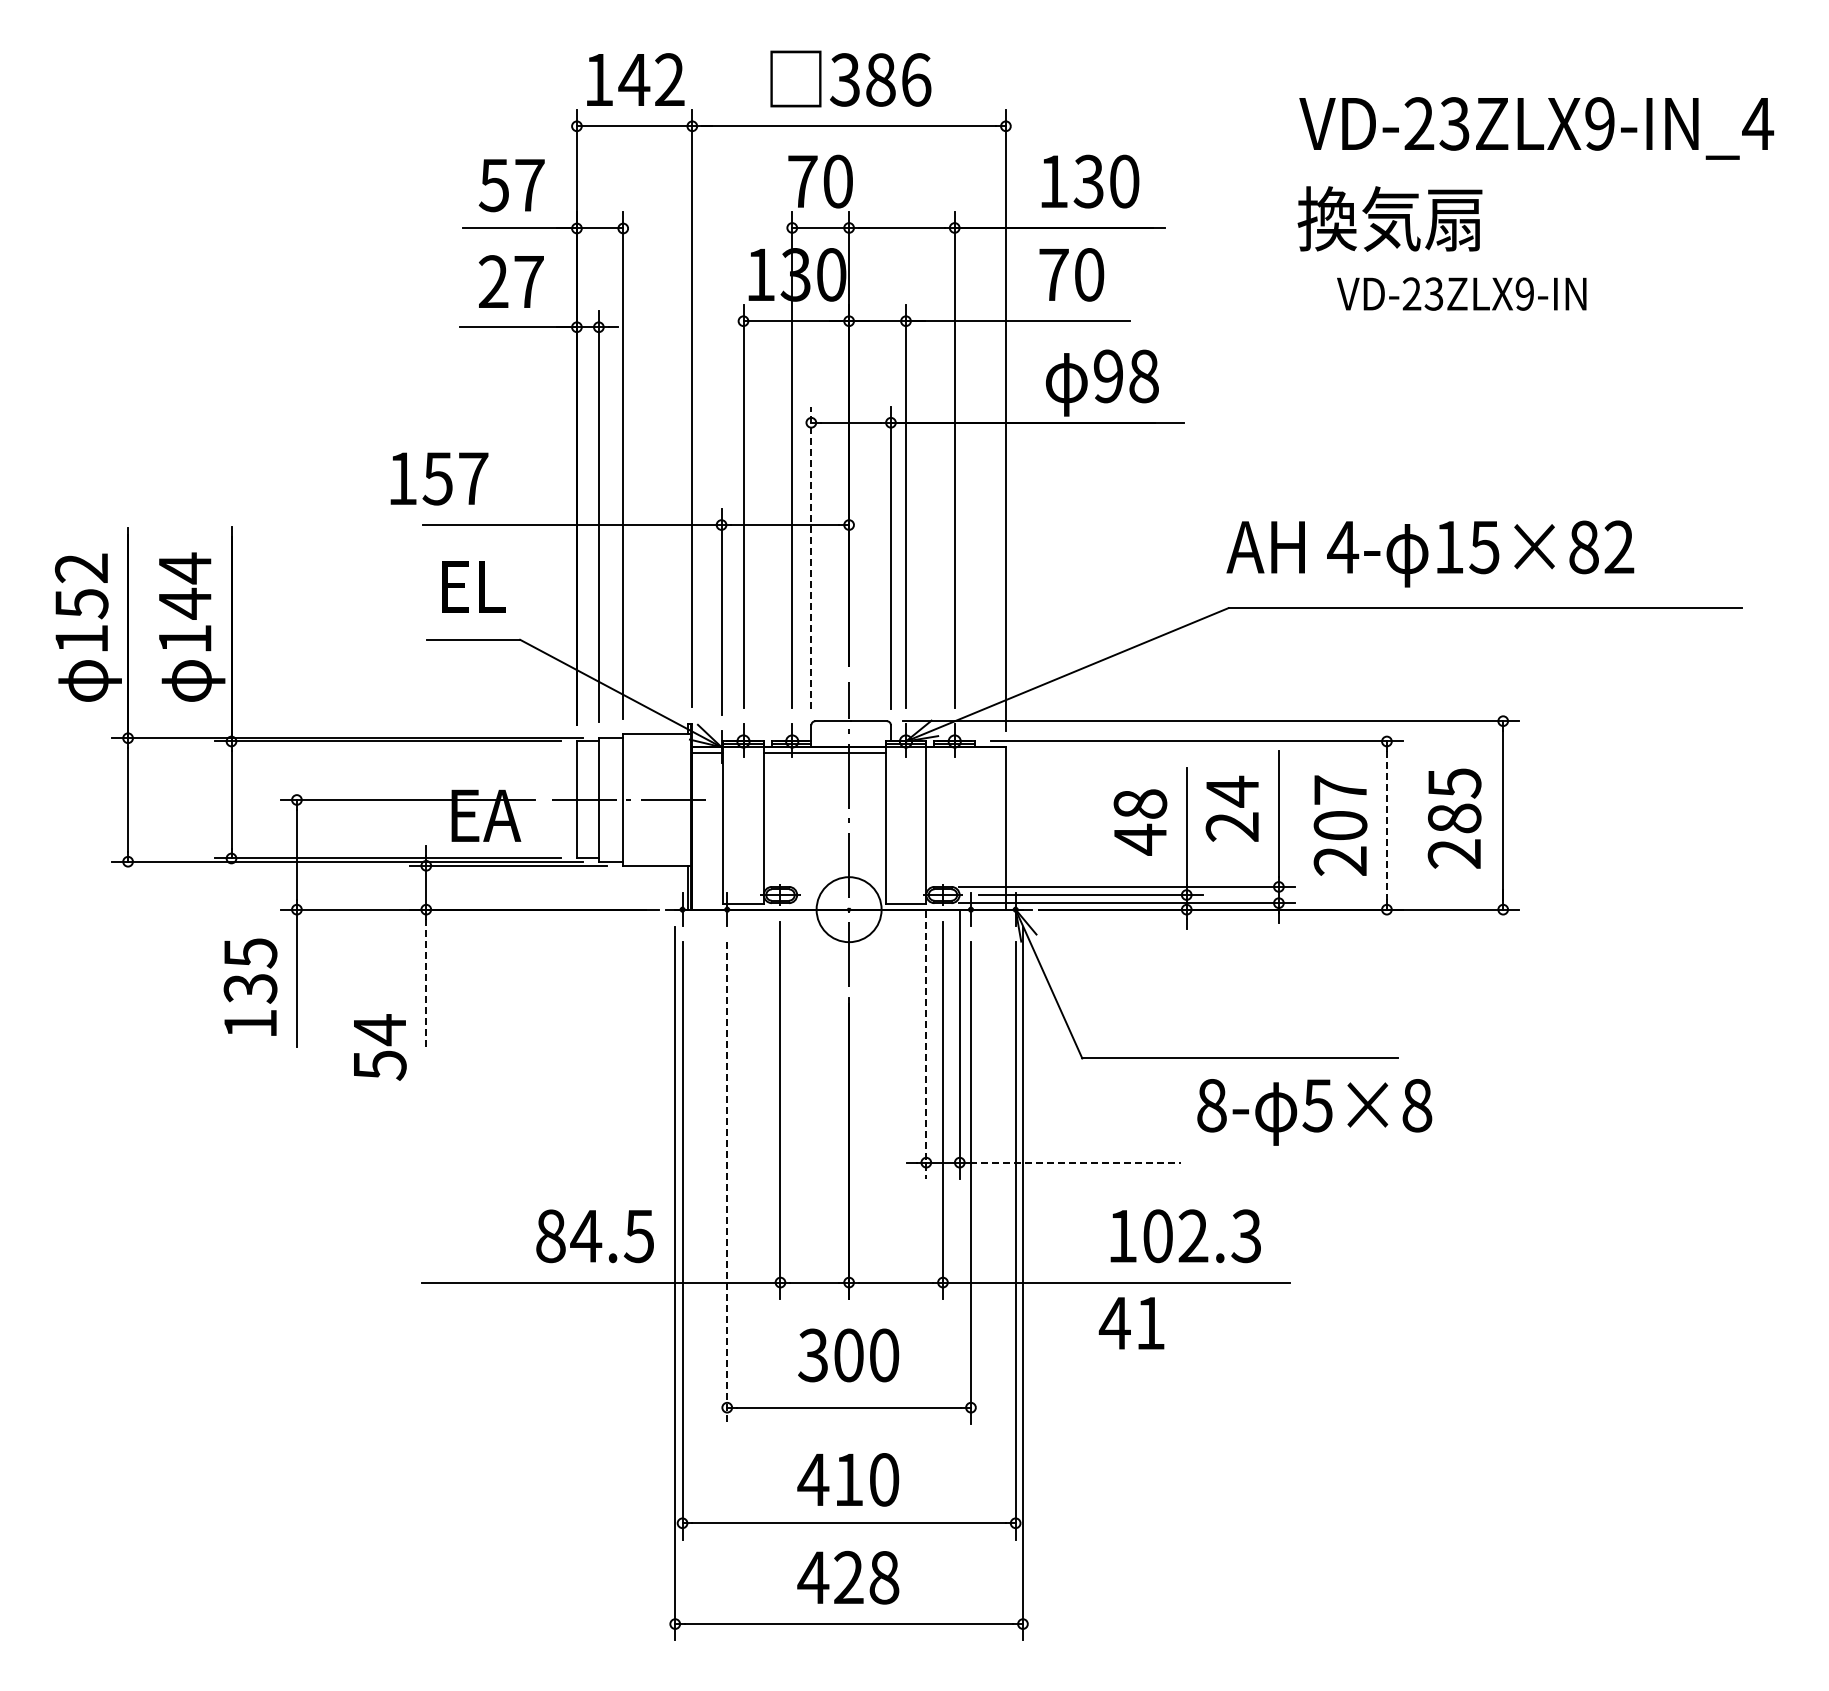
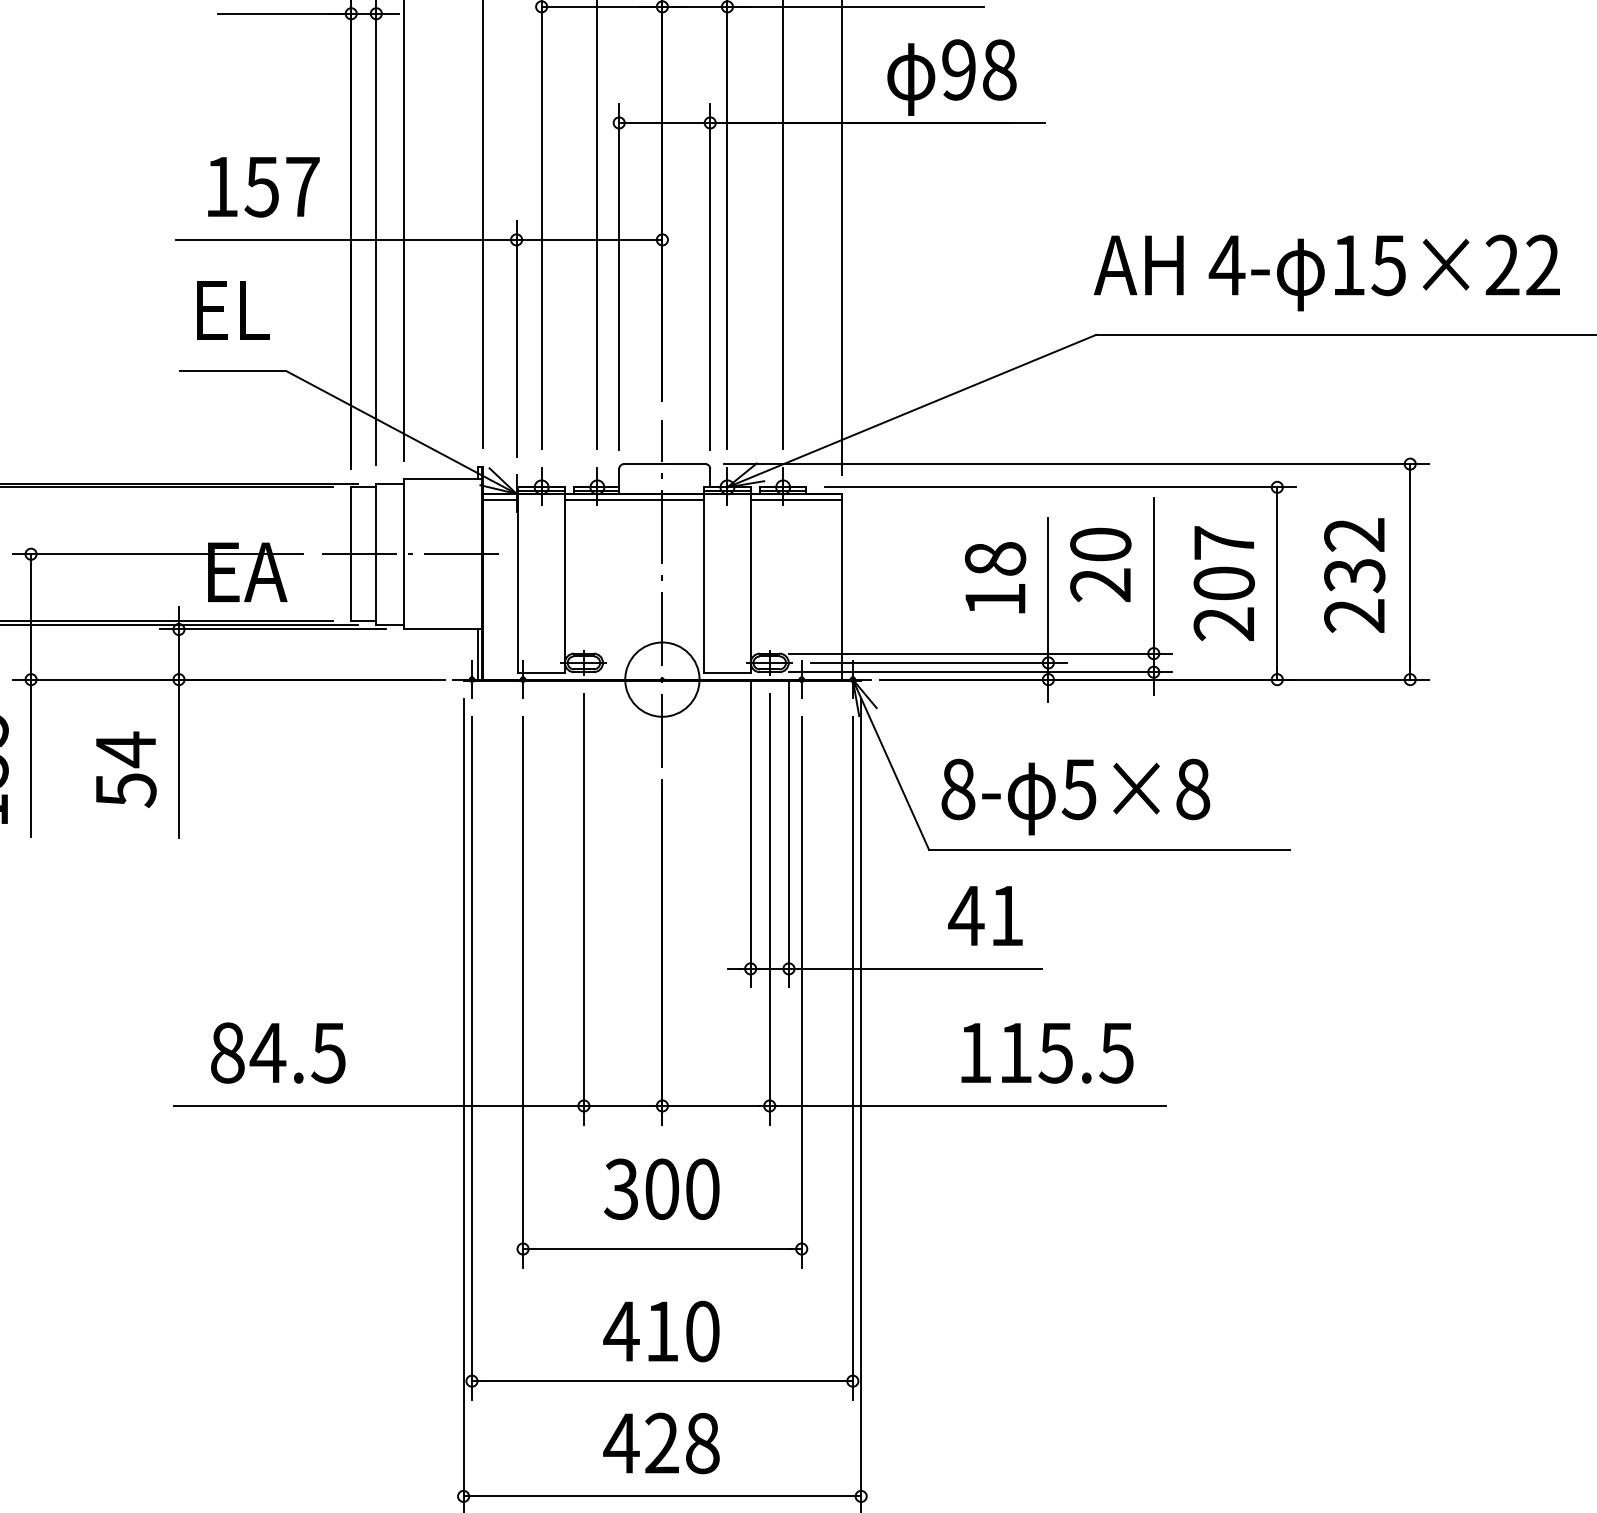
text: (439, 478) -> (263, 186), moved
text: (1583, 547) -> (1502, 265), 15×82 -> 15×22
line: (811, 557) -> (619, 276), dashed -> solid
line: (965, 752) -> (795, 499), added
text: (1232, 791) -> (1100, 544), 24 -> 20
text: (1454, 801) -> (1354, 555), 285 -> 232
line: (1386, 826) -> (1276, 584), dashed -> solid
text: (1140, 839) -> (995, 599), 48 -> 18
line: (426, 984) -> (179, 765), dashed -> solid
line: (926, 1045) -> (750, 834), dashed -> solid
text: (380, 1047) -> (126, 769), moved
text: (1314, 1112) -> (1075, 797), moved
line: (1075, 1162) -> (921, 968), dashed -> solid
line: (727, 1183) -> (523, 992), dashed -> solid
text: (594, 1236) -> (277, 1053), moved
text: (1202, 1236) -> (1066, 1053), 102.3 -> 115.5
text: (1131, 1323) -> (985, 916), moved

